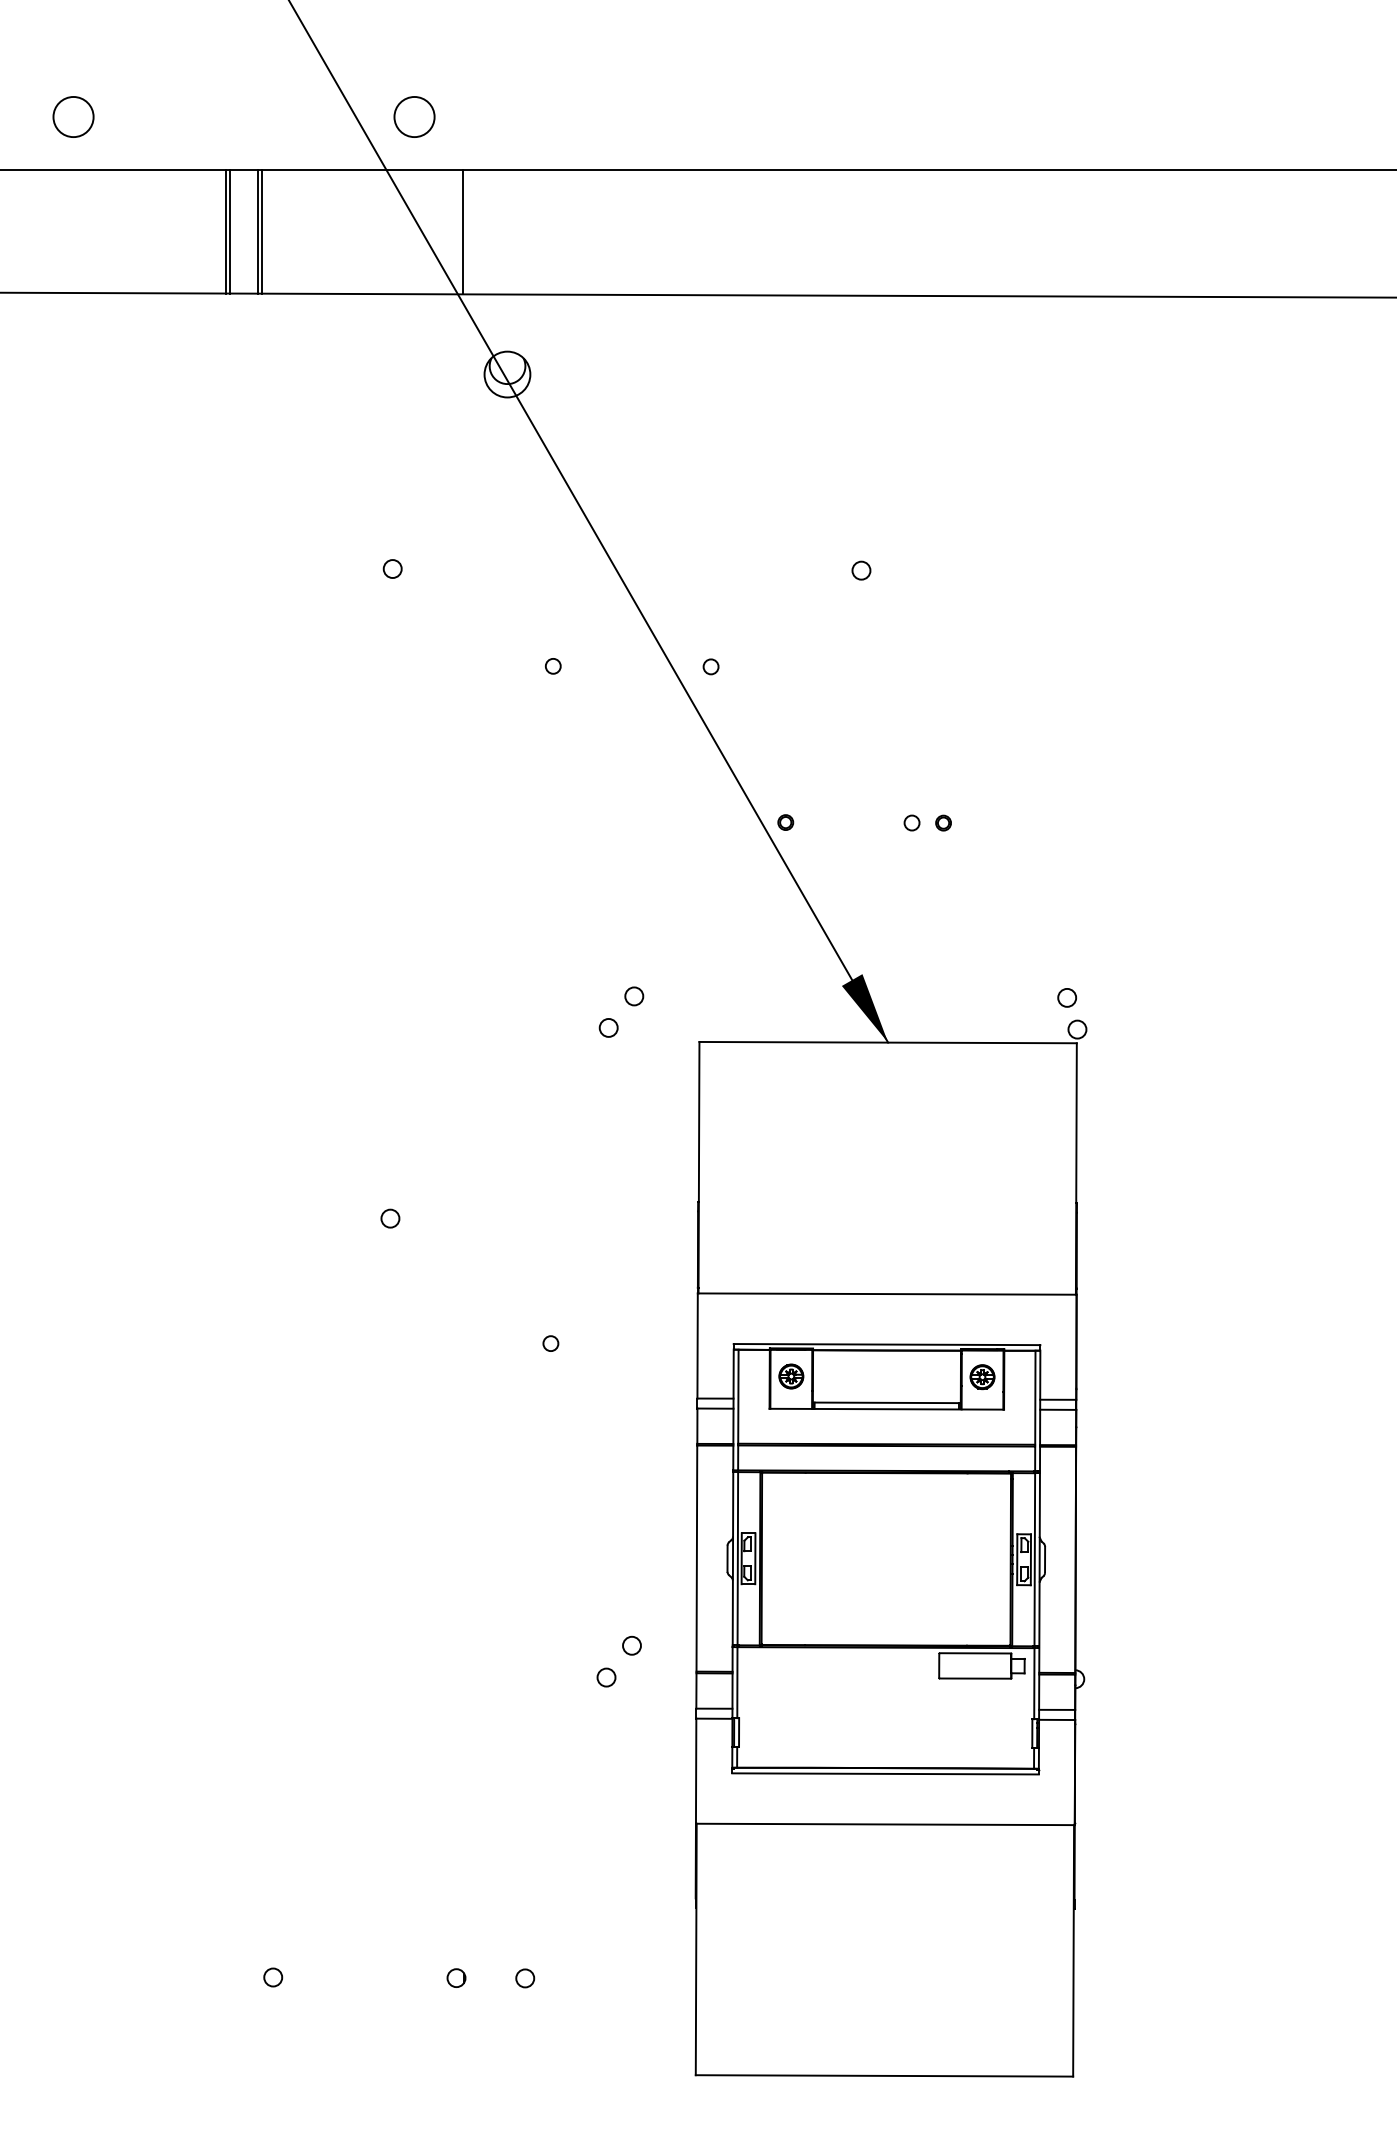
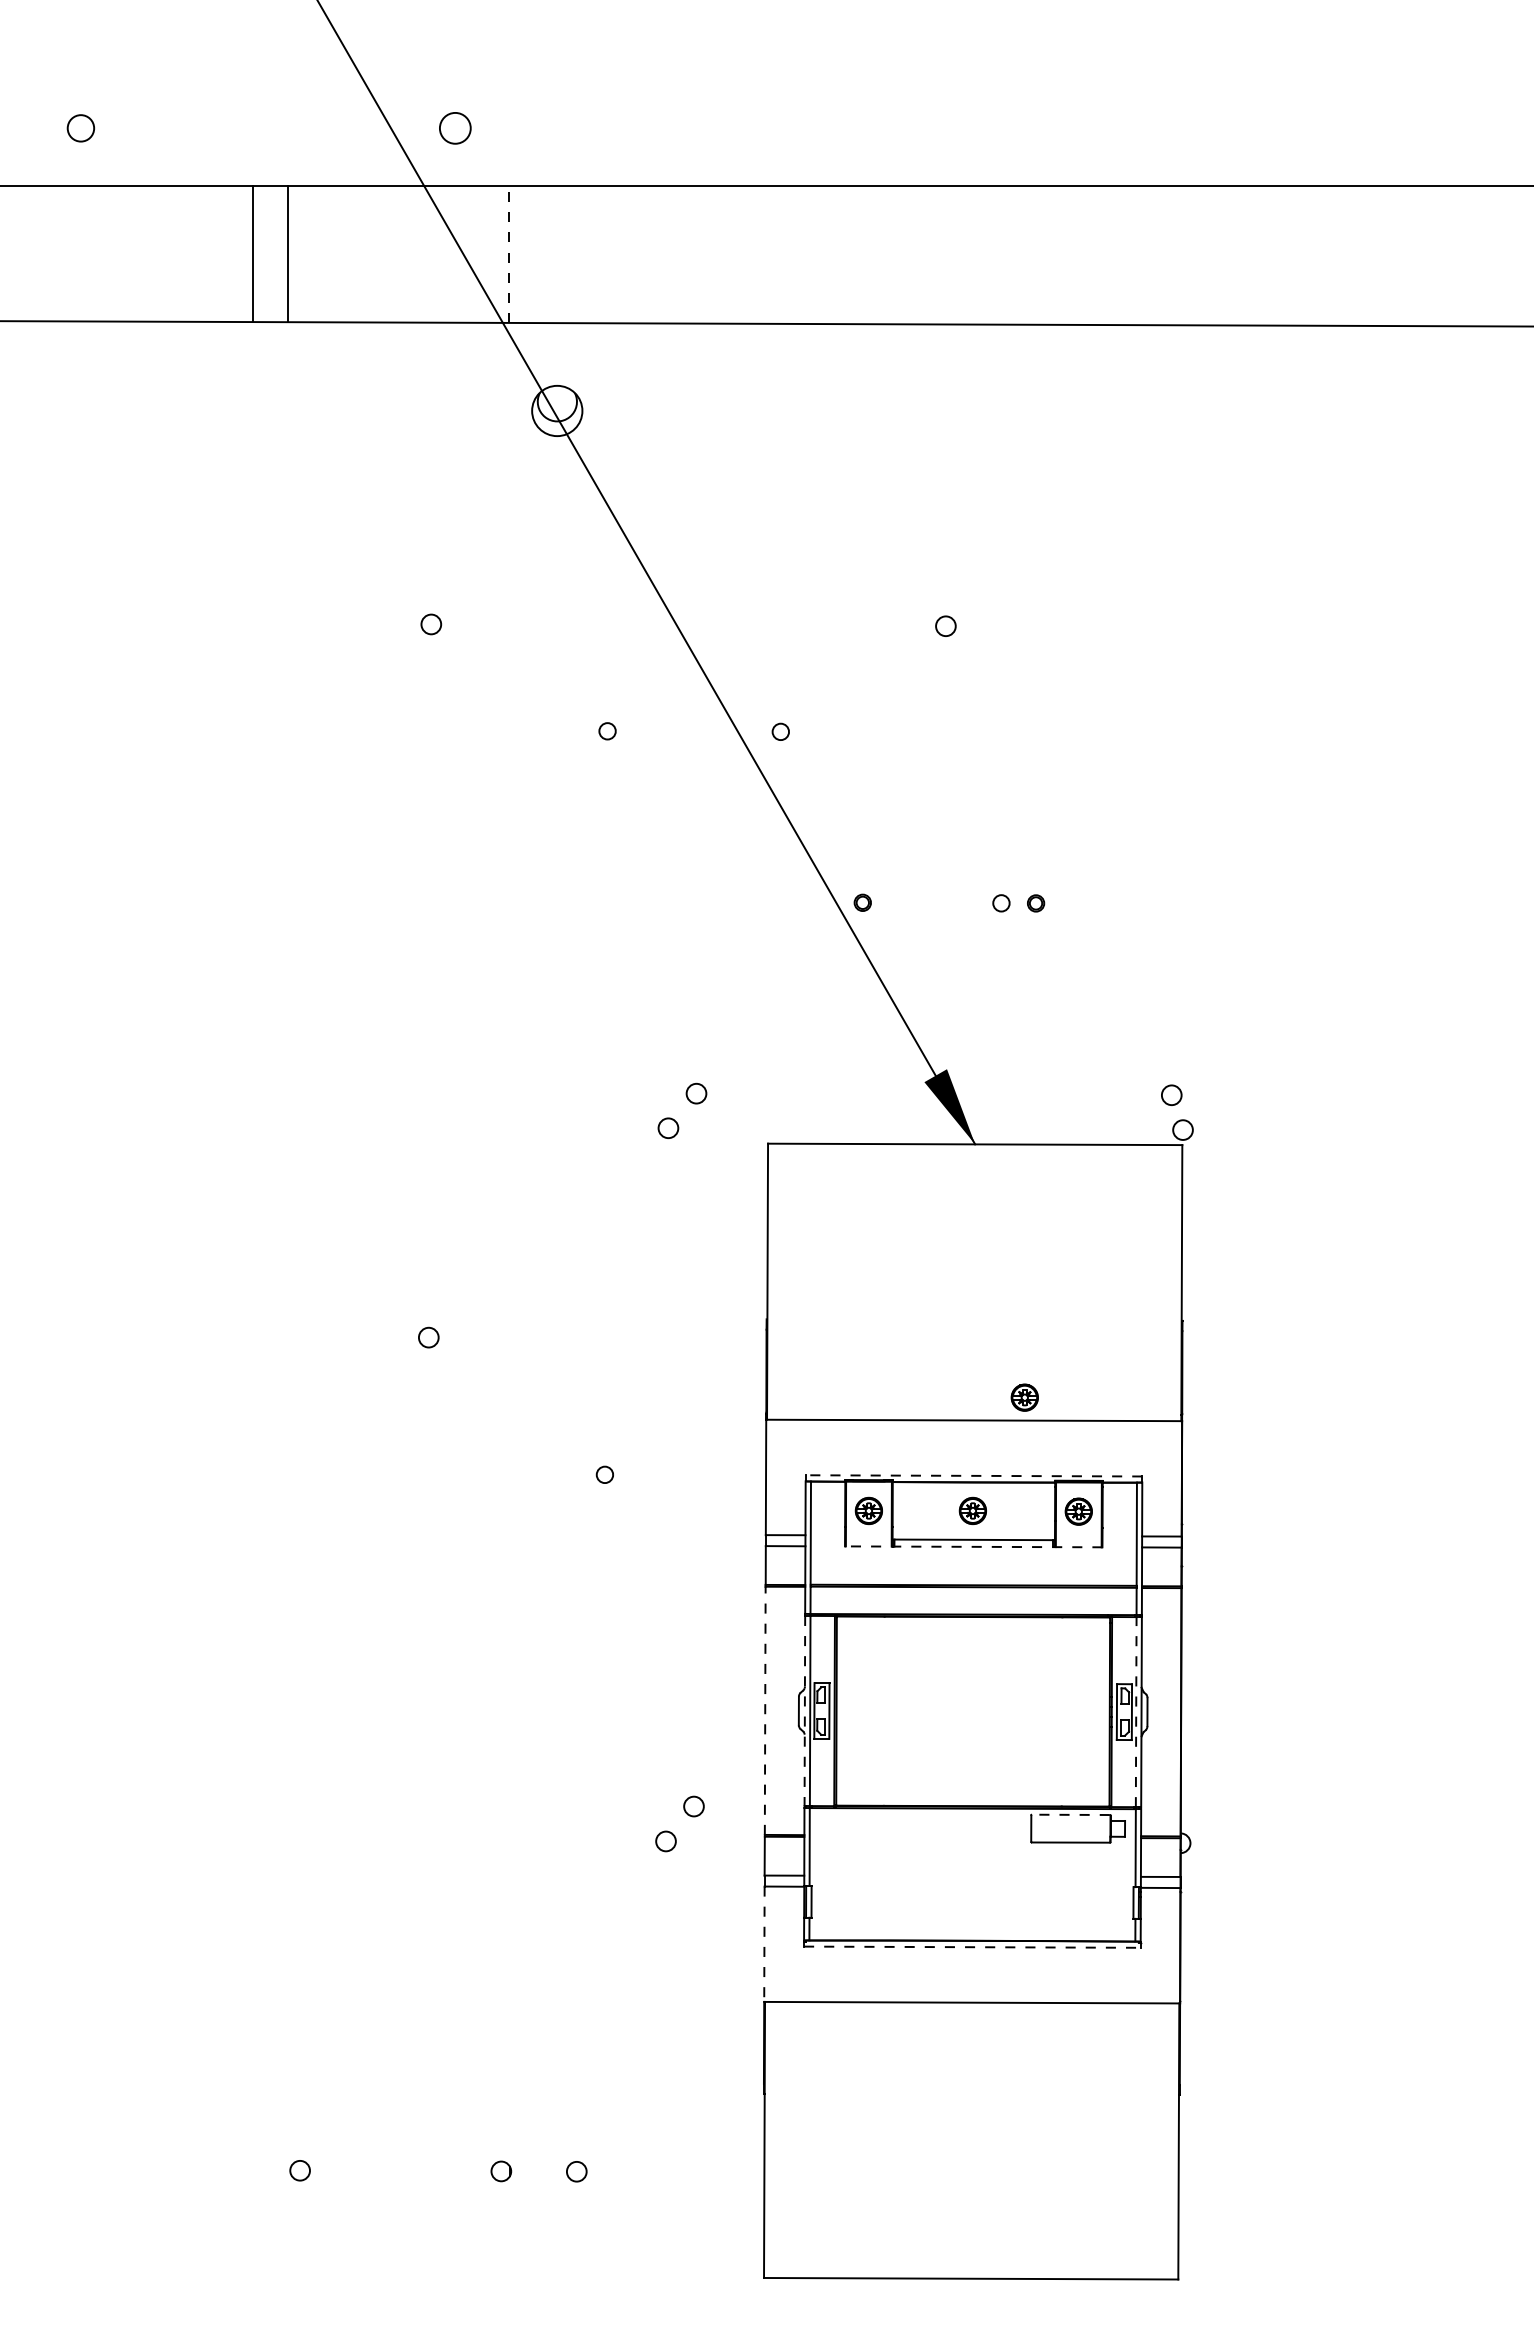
circle: (73, 117) -> (80, 128), size x0.6
circle: (414, 117) -> (455, 128), size x0.7
line: (226, 232) -> (248, 254), removed
line: (258, 232) -> (283, 254), removed
line: (463, 232) -> (508, 254), solid -> dashed
part: (933, 1273) -> (1024, 1397), added
line: (886, 1344) -> (973, 1475), solid -> dashed
part: (885, 1376) -> (972, 1510), added
line: (886, 1408) -> (973, 1546), solid -> dashed
line: (697, 1558) -> (765, 1710), solid -> dashed
line: (732, 1559) -> (804, 1711), solid -> dashed
line: (1035, 1559) -> (1136, 1711), solid -> dashed
line: (974, 1653) -> (1070, 1814), solid -> dashed
line: (696, 1771) -> (764, 1944), solid -> dashed
line: (885, 1774) -> (972, 1947), solid -> dashed

